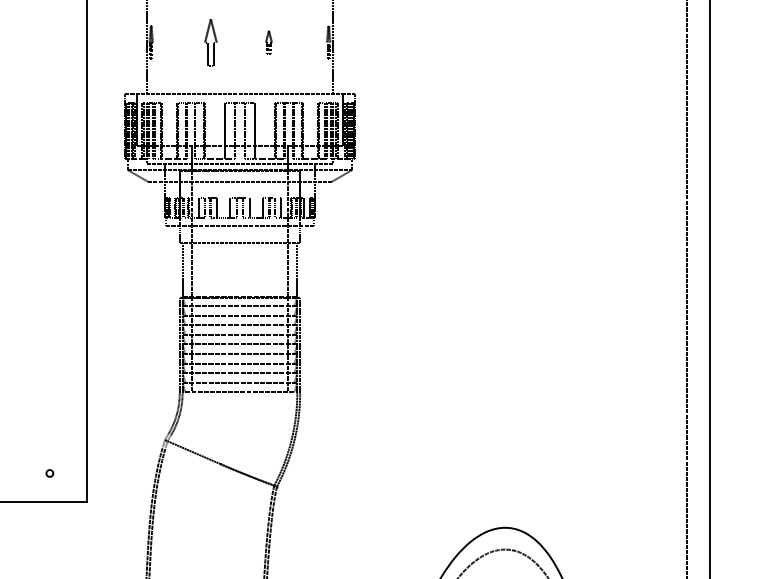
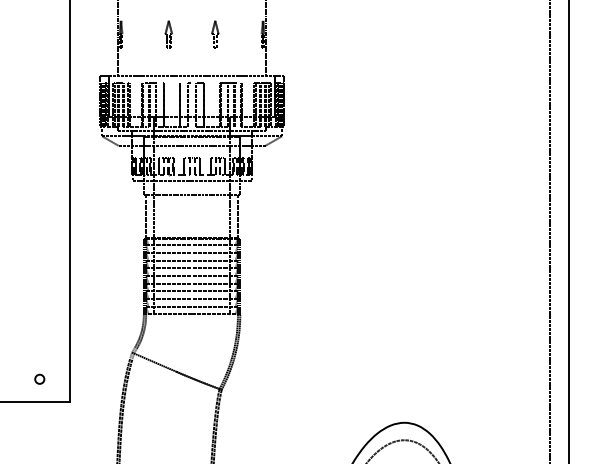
part: (210, 42) -> (168, 34), size x0.71
part: (268, 42) -> (214, 34), size x1.43
circle: (49, 473) -> (39, 379), size x1.67

